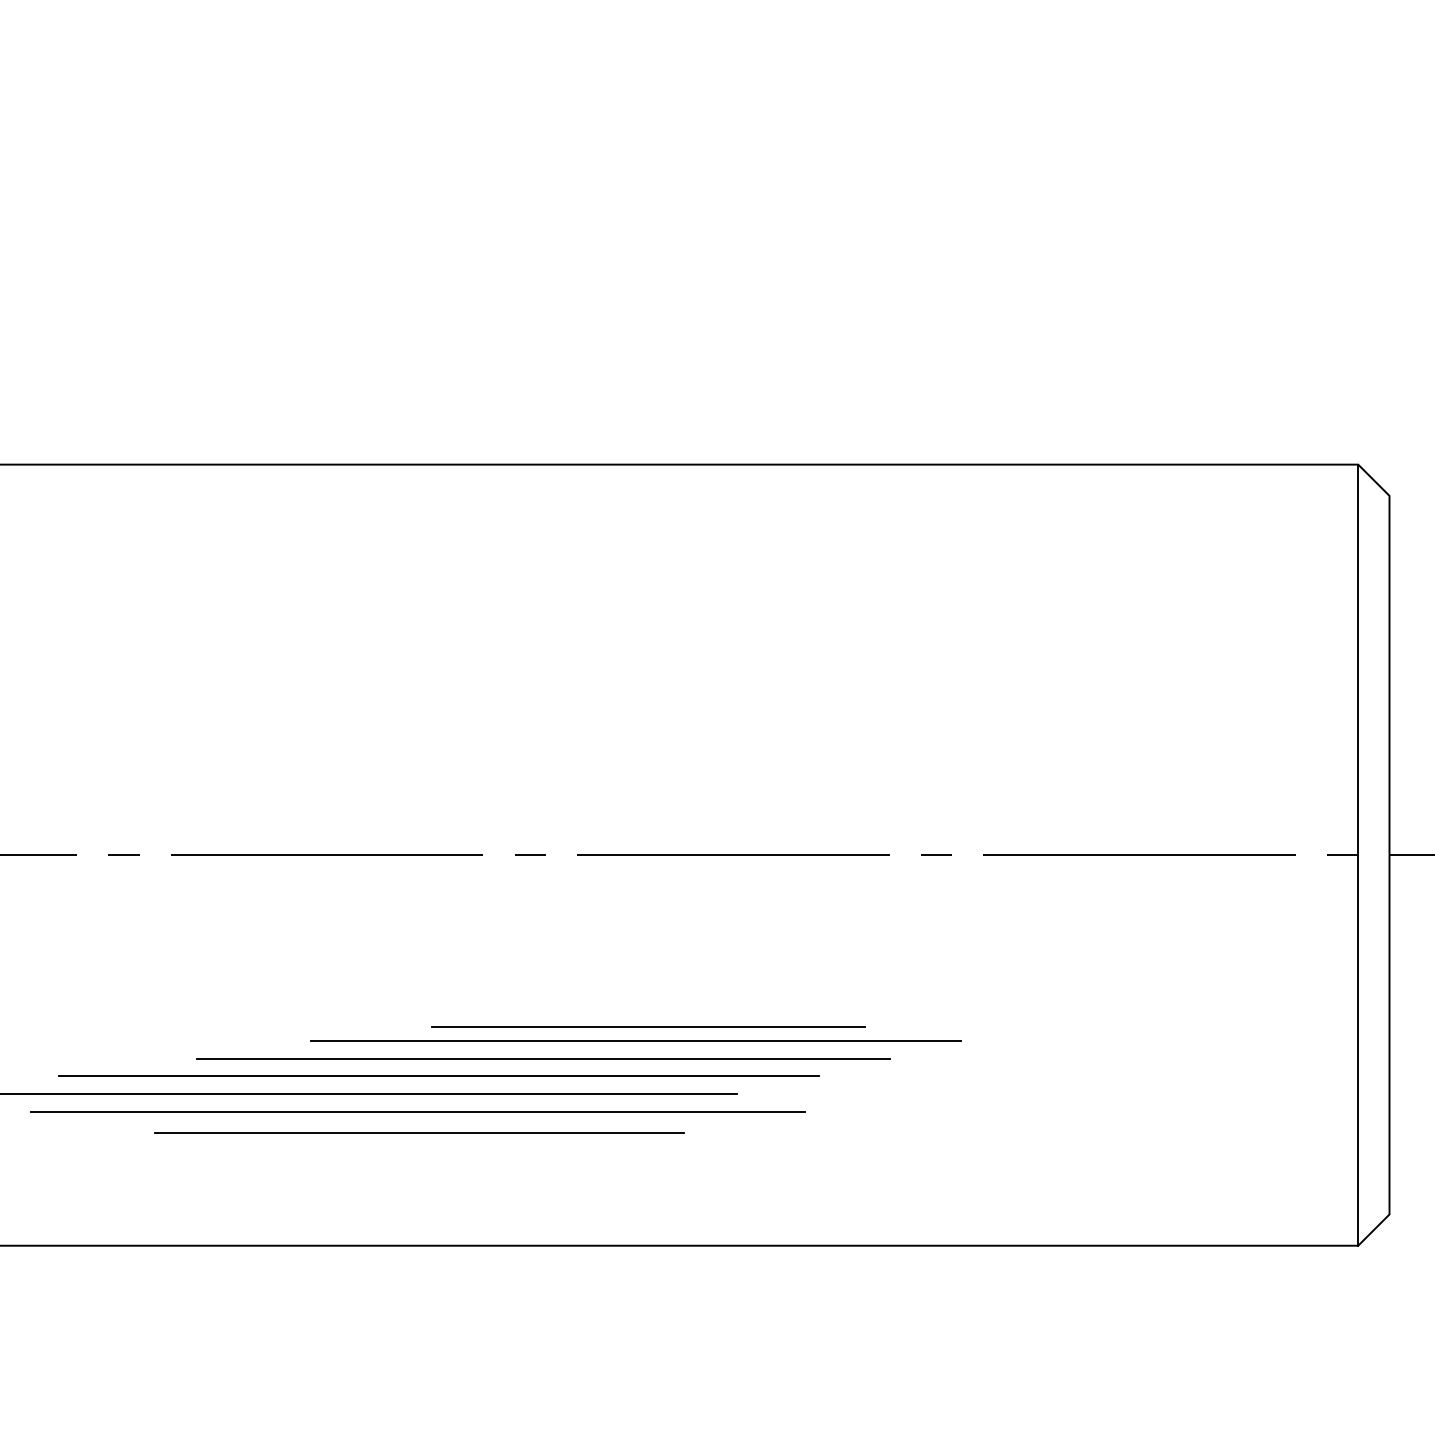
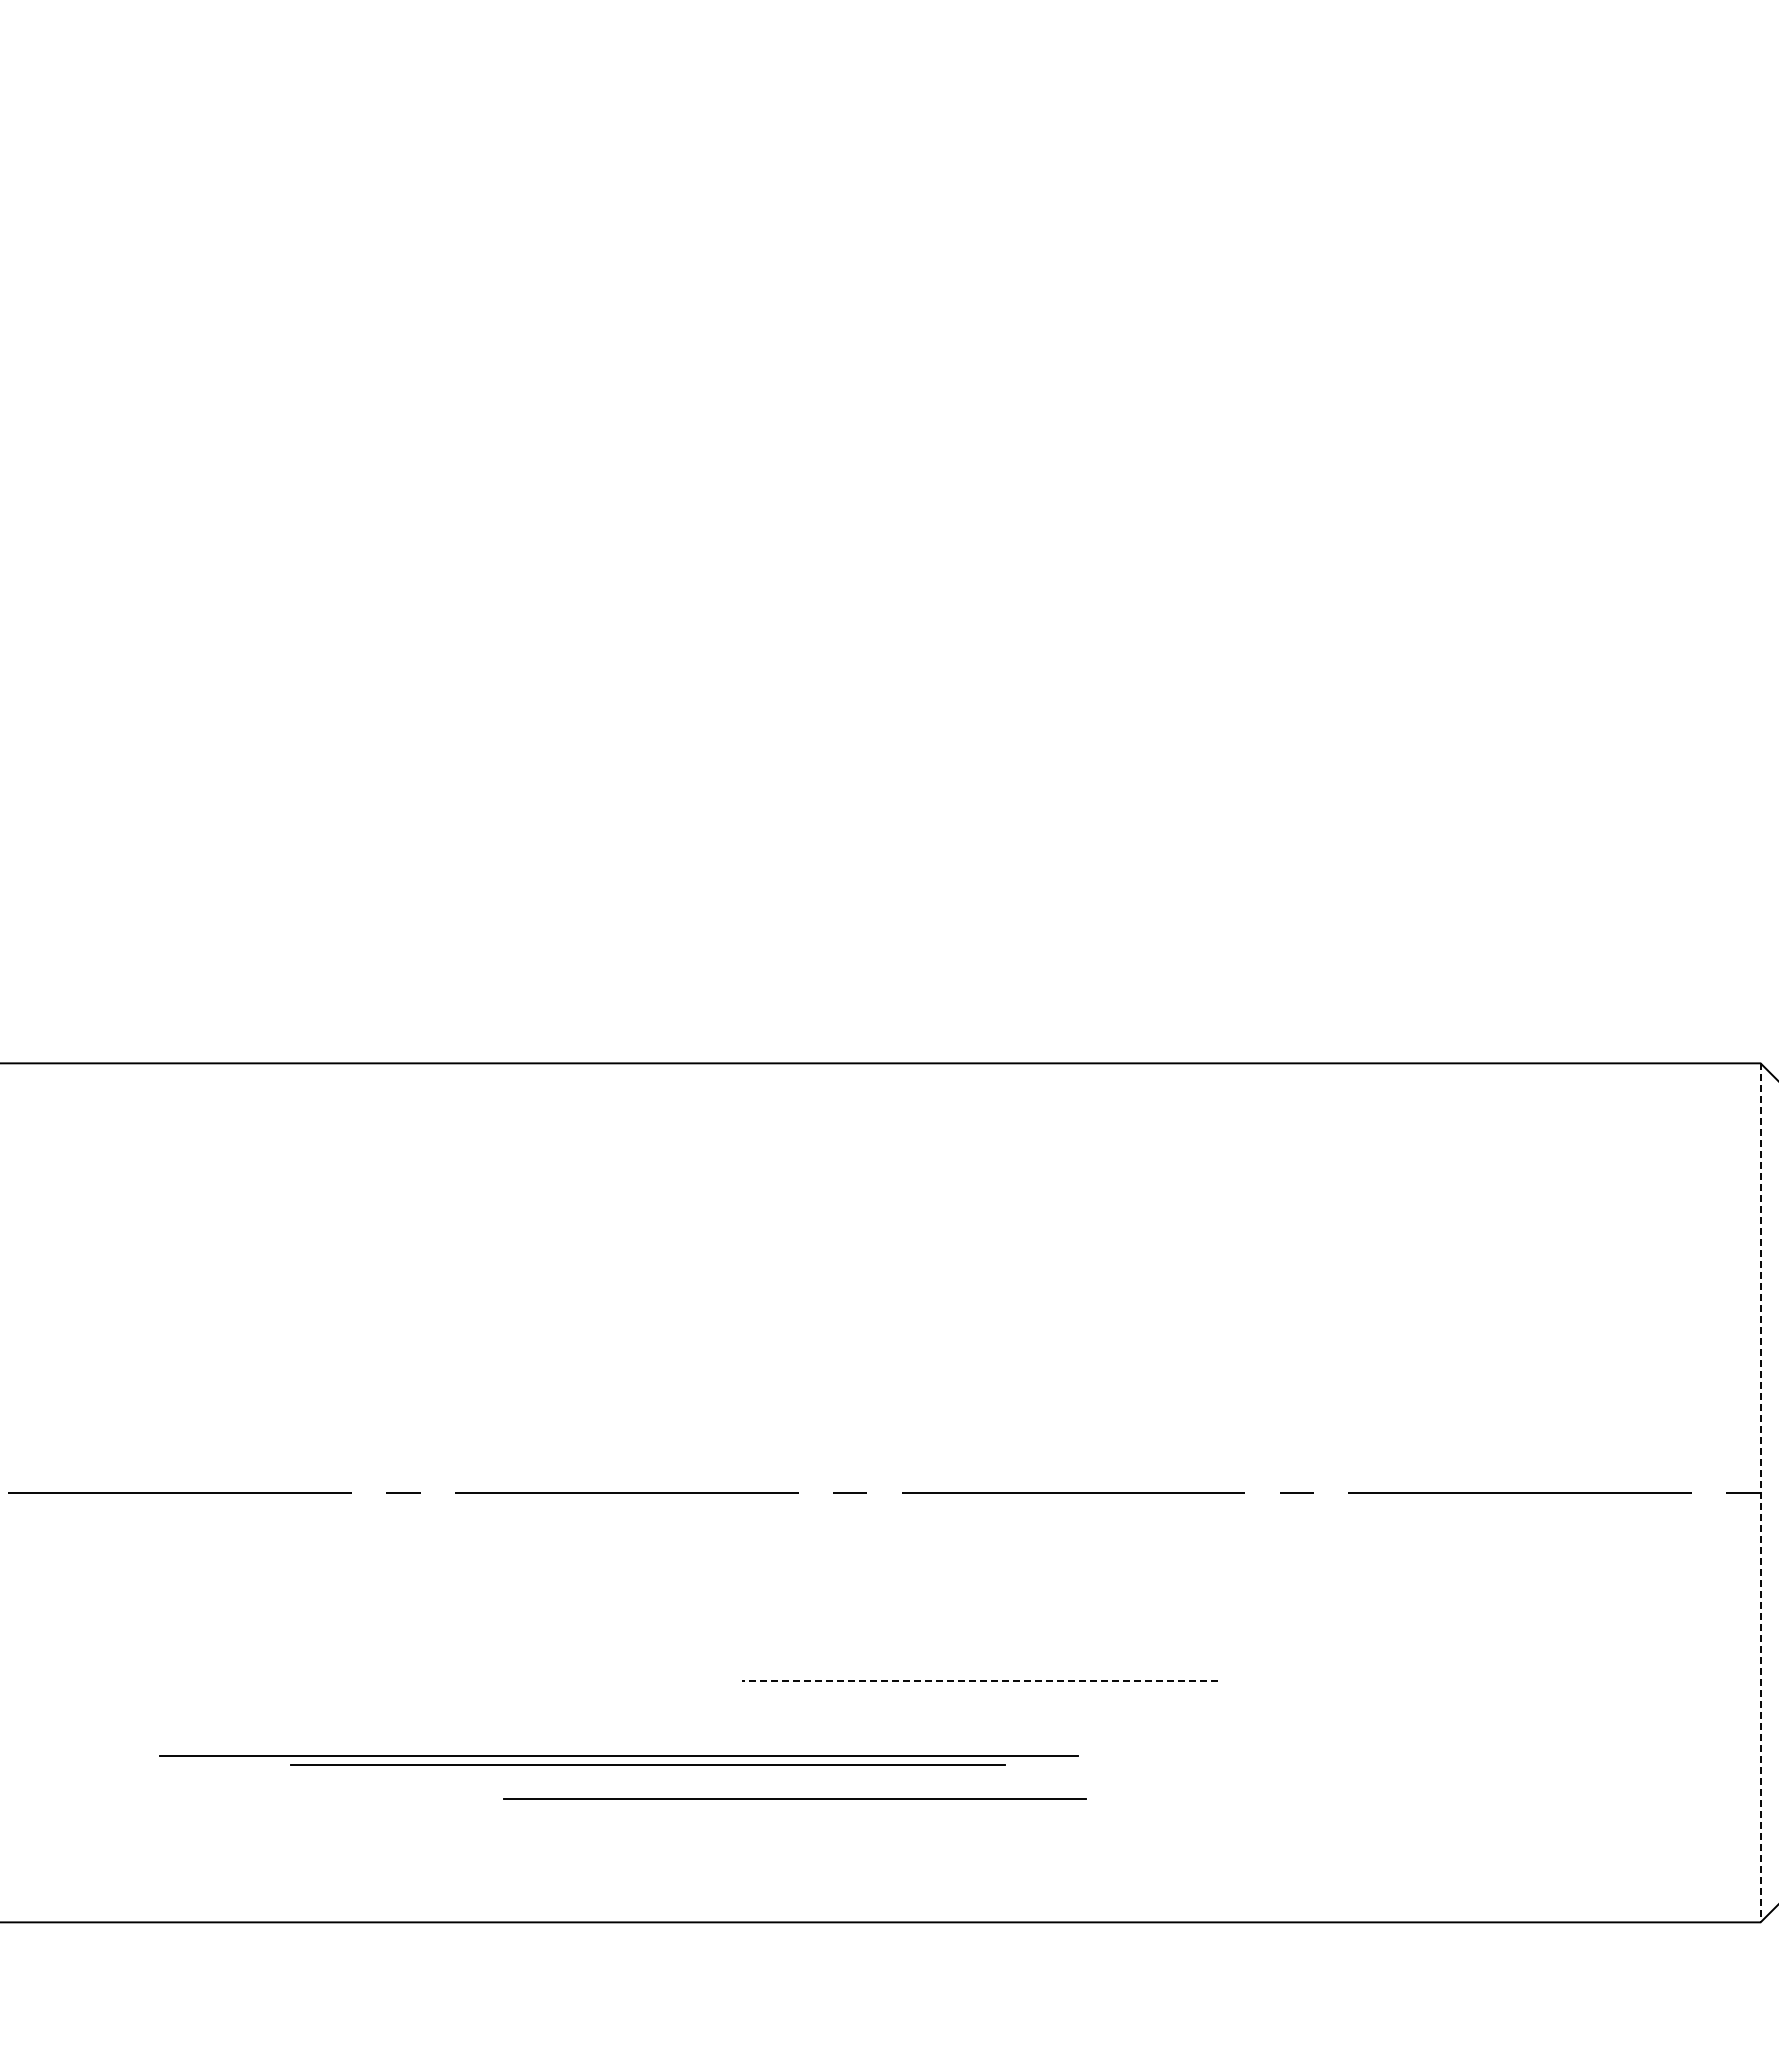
line: (1358, 854) -> (1760, 1492), solid -> dashed
line: (647, 1026) -> (979, 1681), solid -> dashed
line: (635, 1040) -> (647, 1764), moved
line: (543, 1058) -> (864, 1716), removed
line: (438, 1076) -> (749, 1736), removed
line: (417, 1112) -> (725, 1775), removed
line: (418, 1133) -> (794, 1798), moved

